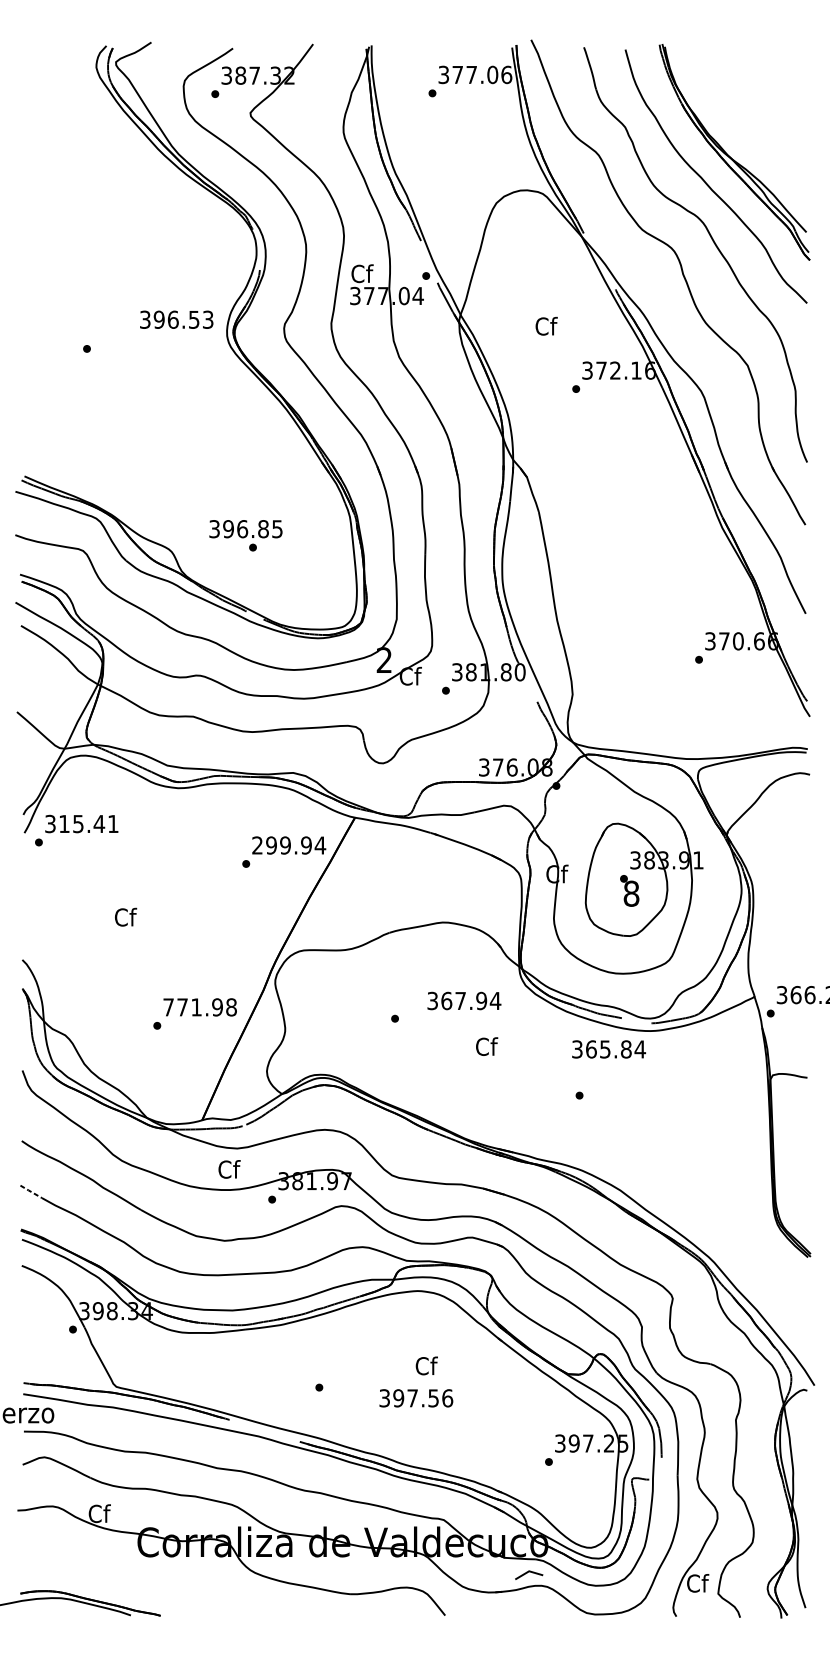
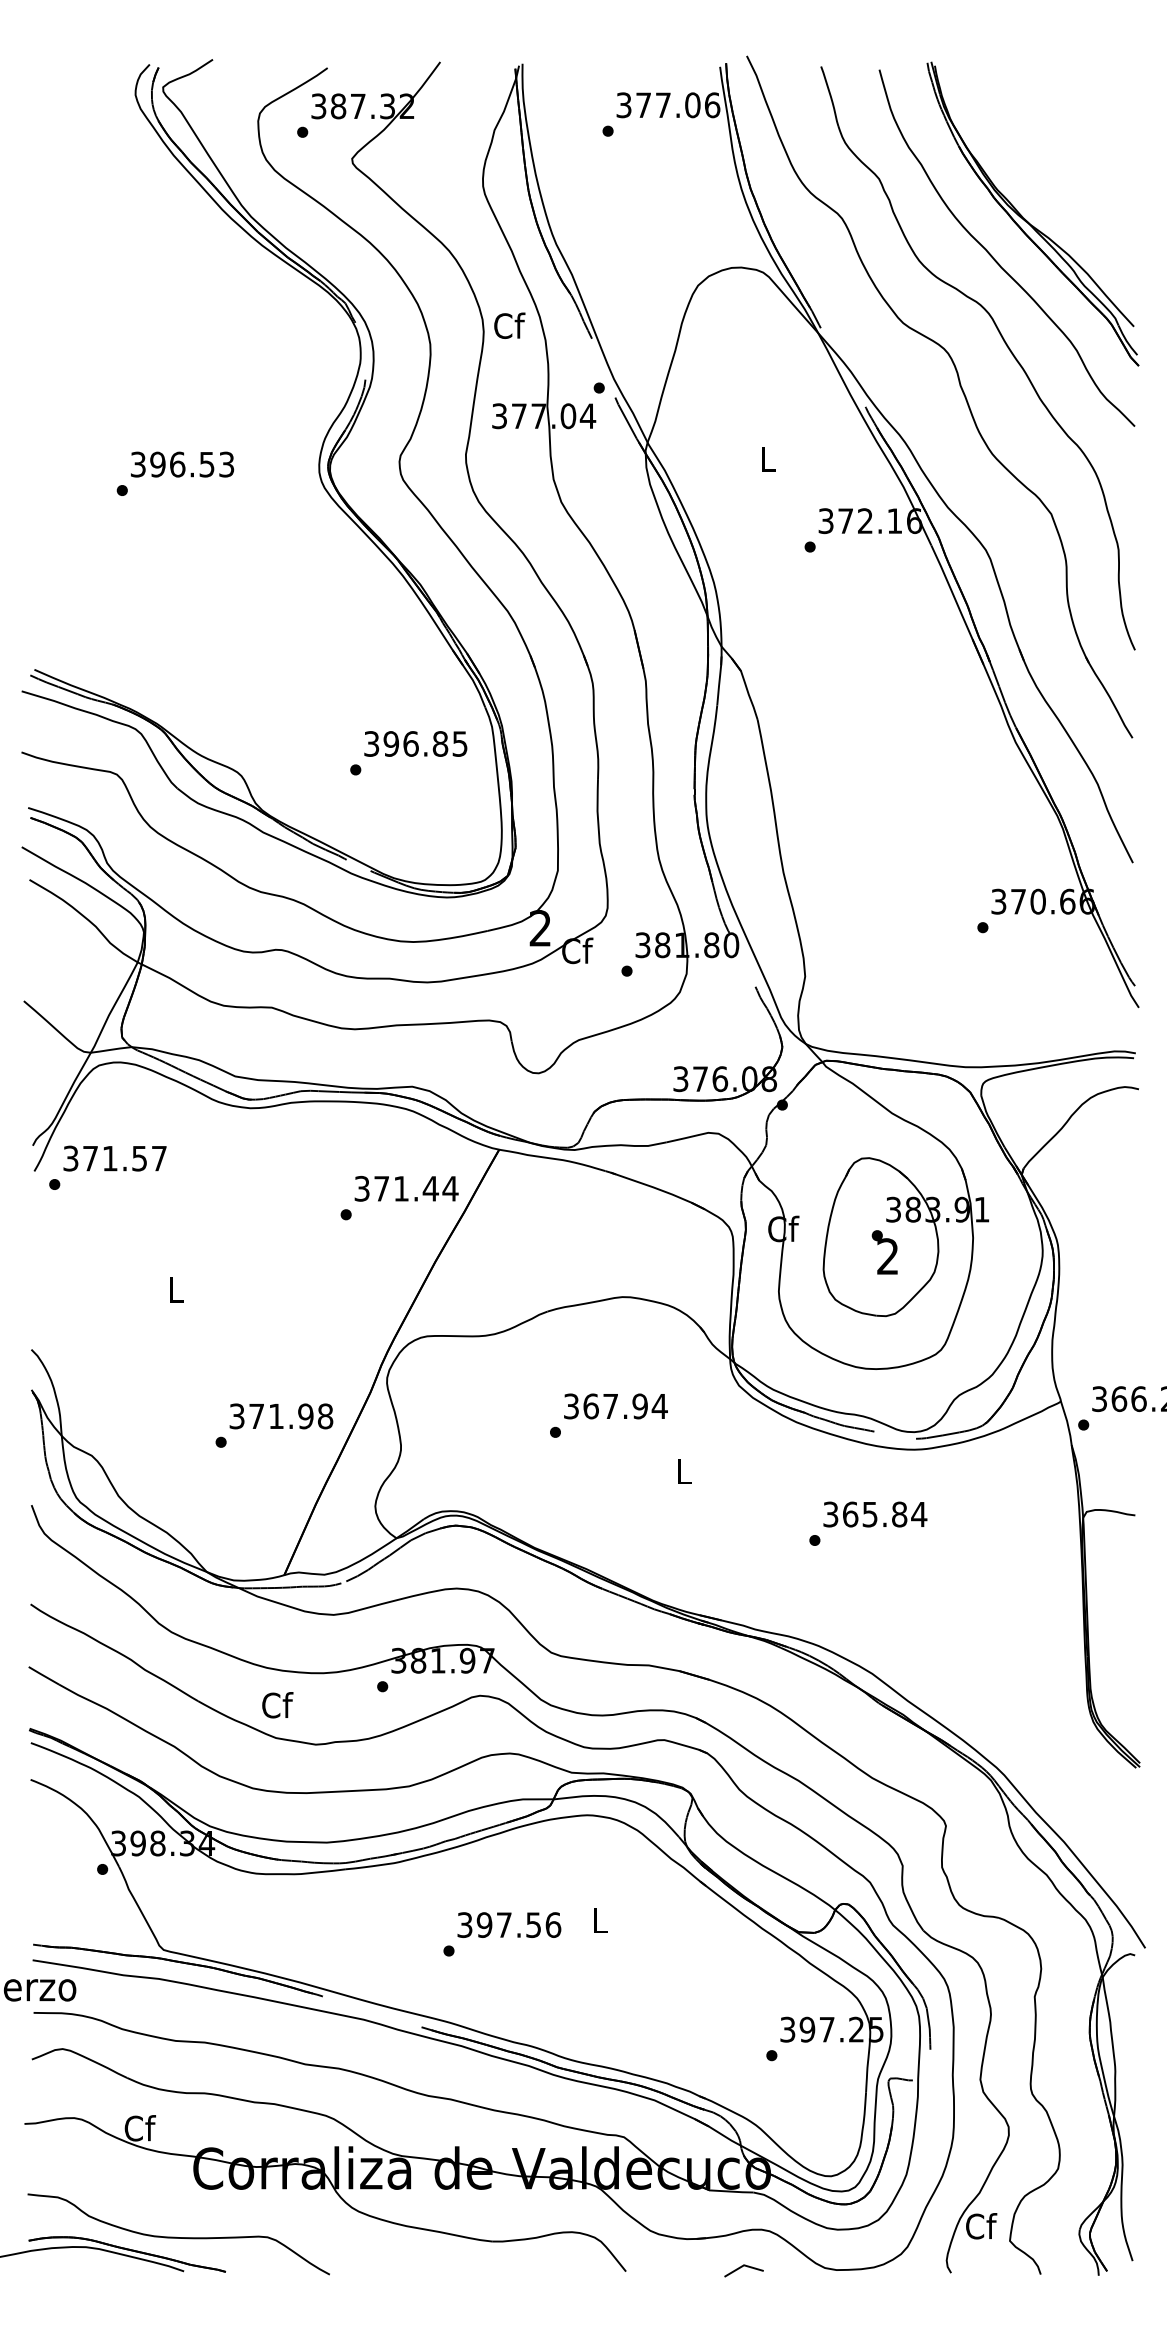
text: (362, 273) -> (509, 325), moved
text: (176, 319) -> (182, 464), moved
text: (546, 326) -> (768, 458), Cf -> L
text: (245, 528) -> (415, 743), moved
text: (88, 823) -> (124, 1158), 315.41 -> 371.57
text: (282, 845) -> (396, 1188), 299.94 -> 371.44
text: (631, 893) -> (887, 1256), 8 -> 2
text: (125, 917) -> (176, 1289), Cf -> L
text: (464, 1001) -> (615, 1406), moved
text: (168, 1007) -> (236, 1416), 771.98 -> 371.98
text: (486, 1046) -> (684, 1471), Cf -> L
text: (609, 1049) -> (875, 1514), moved
text: (229, 1169) -> (277, 1705), moved
line: (30, 1191) -> (43, 1675), dashed -> solid
text: (426, 1365) -> (599, 1920), Cf -> L
text: (416, 1397) -> (509, 1924), moved
line: (528, 1572) -> (742, 2267), moved
curve: (126, 1591) -> (178, 2237), added

